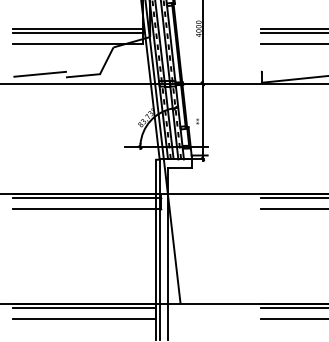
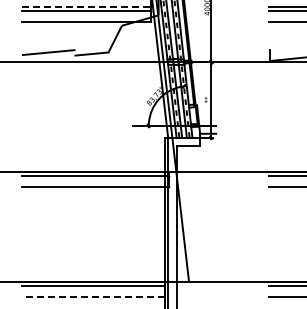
line: (78, 28) -> (86, 6), solid -> dashed
line: (84, 318) -> (92, 296), solid -> dashed

